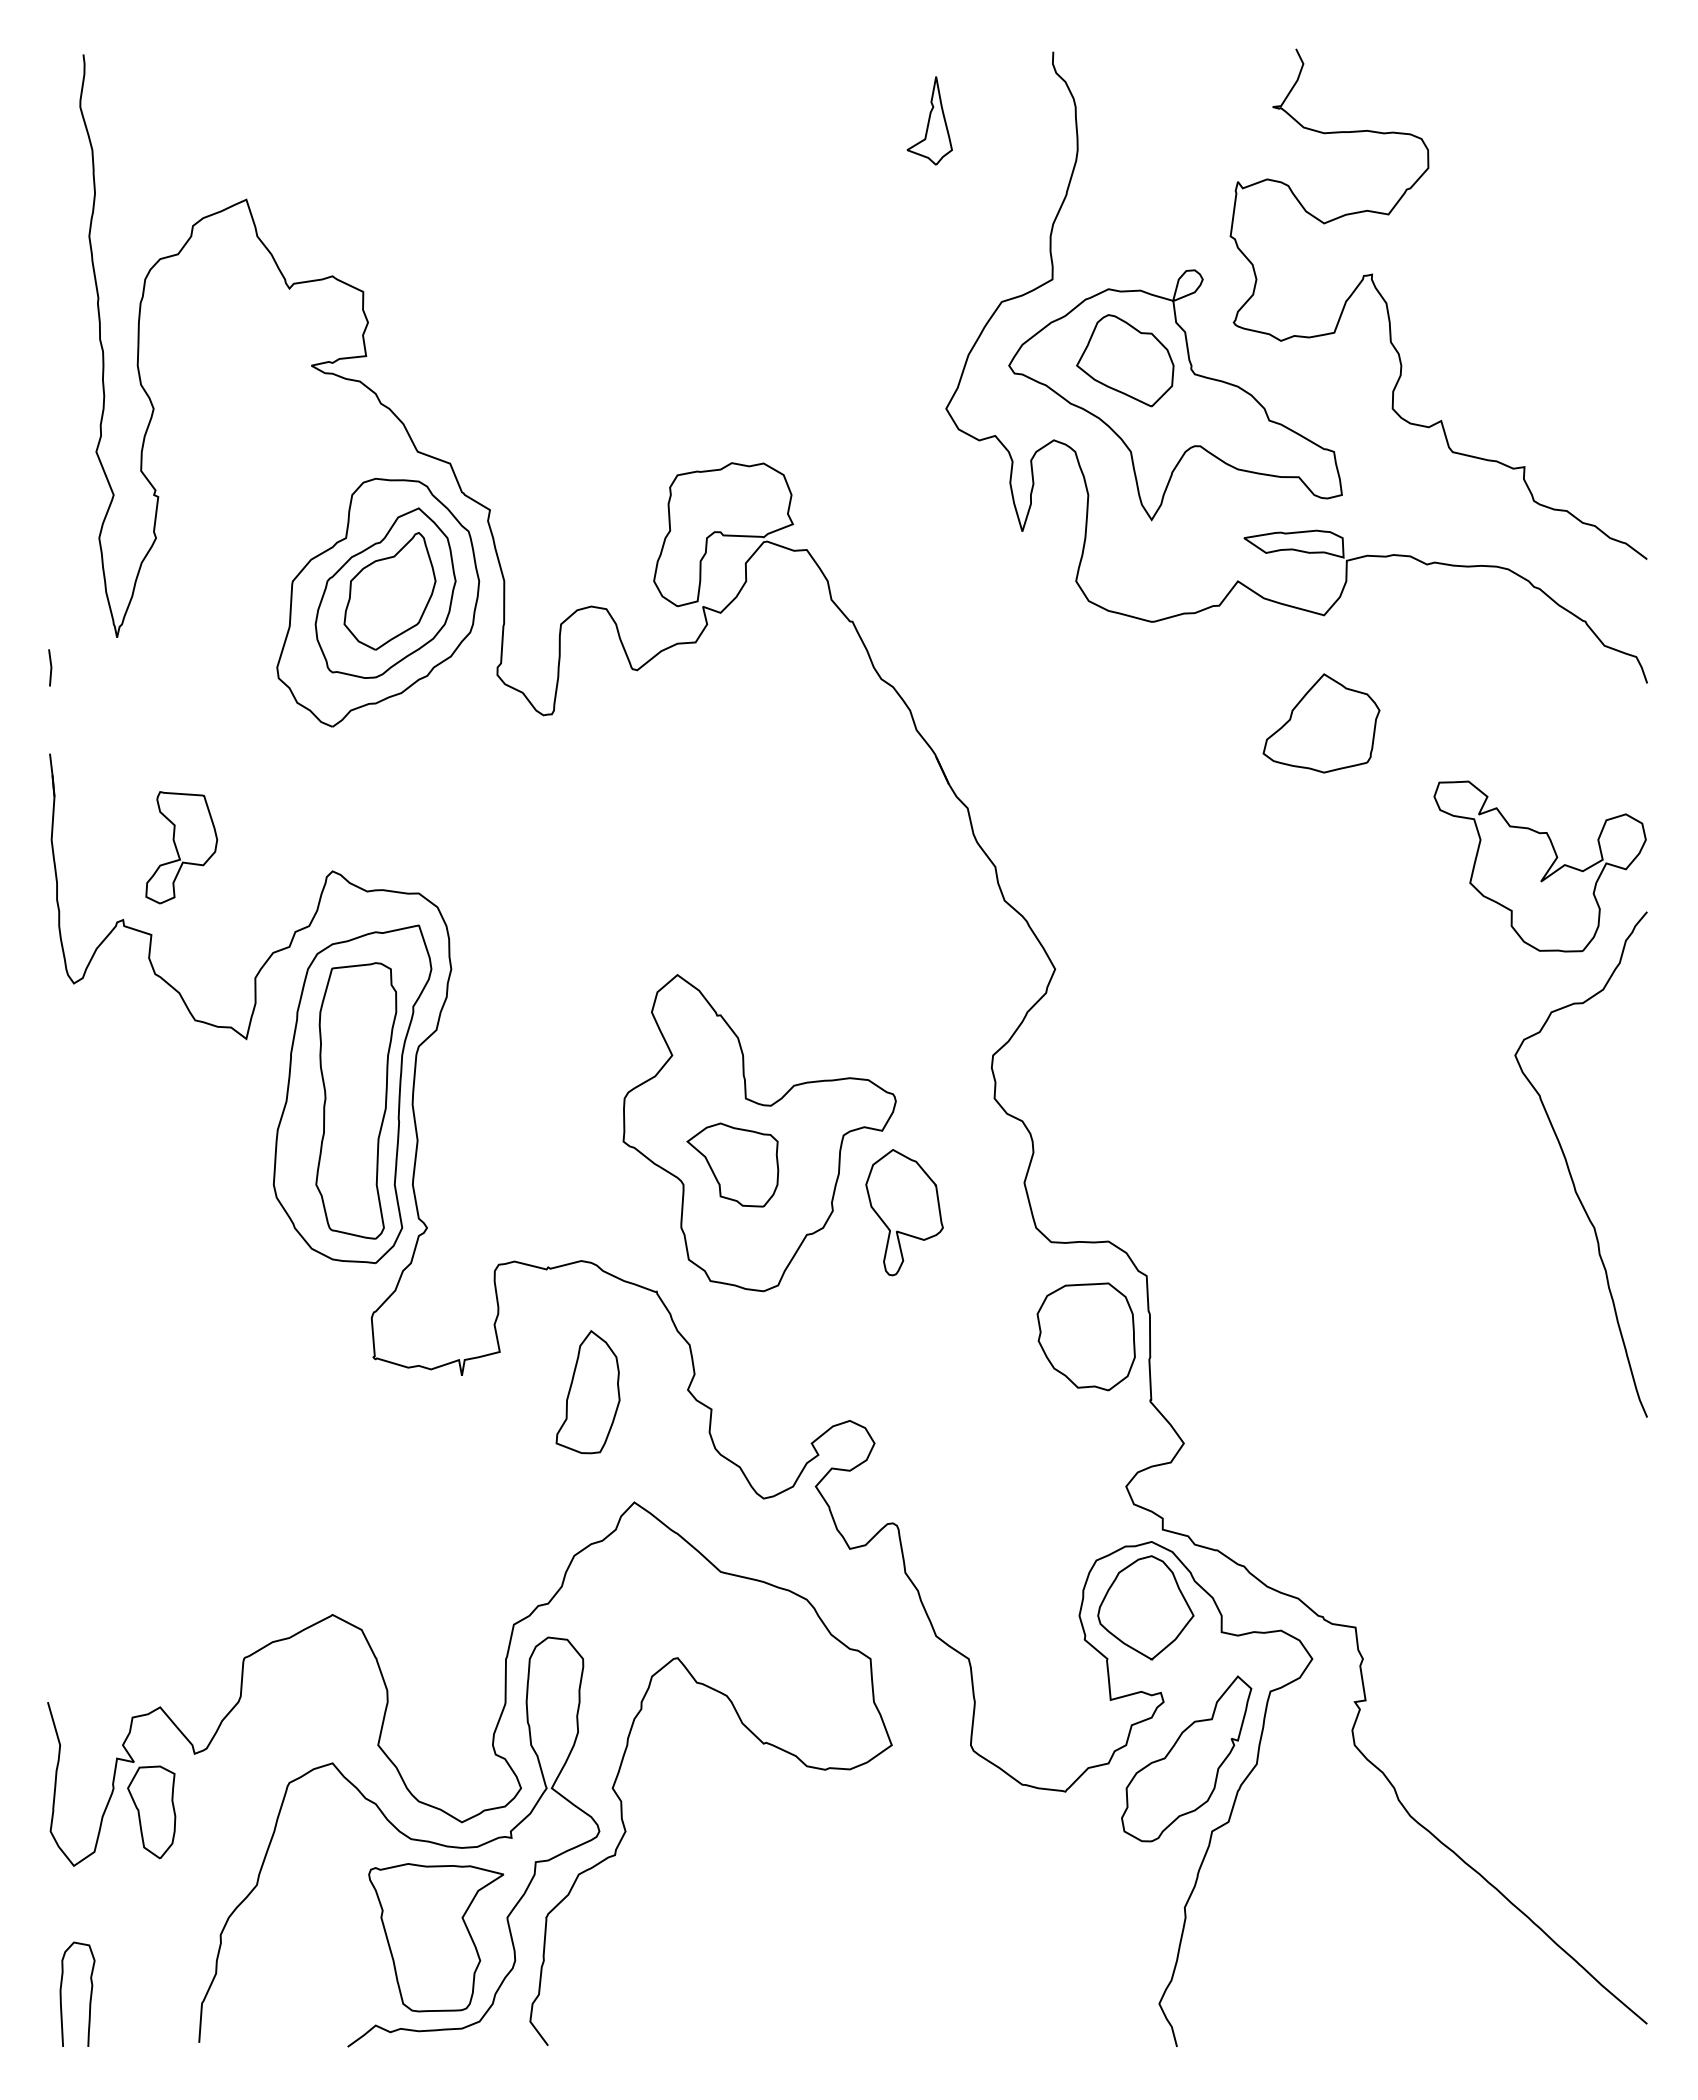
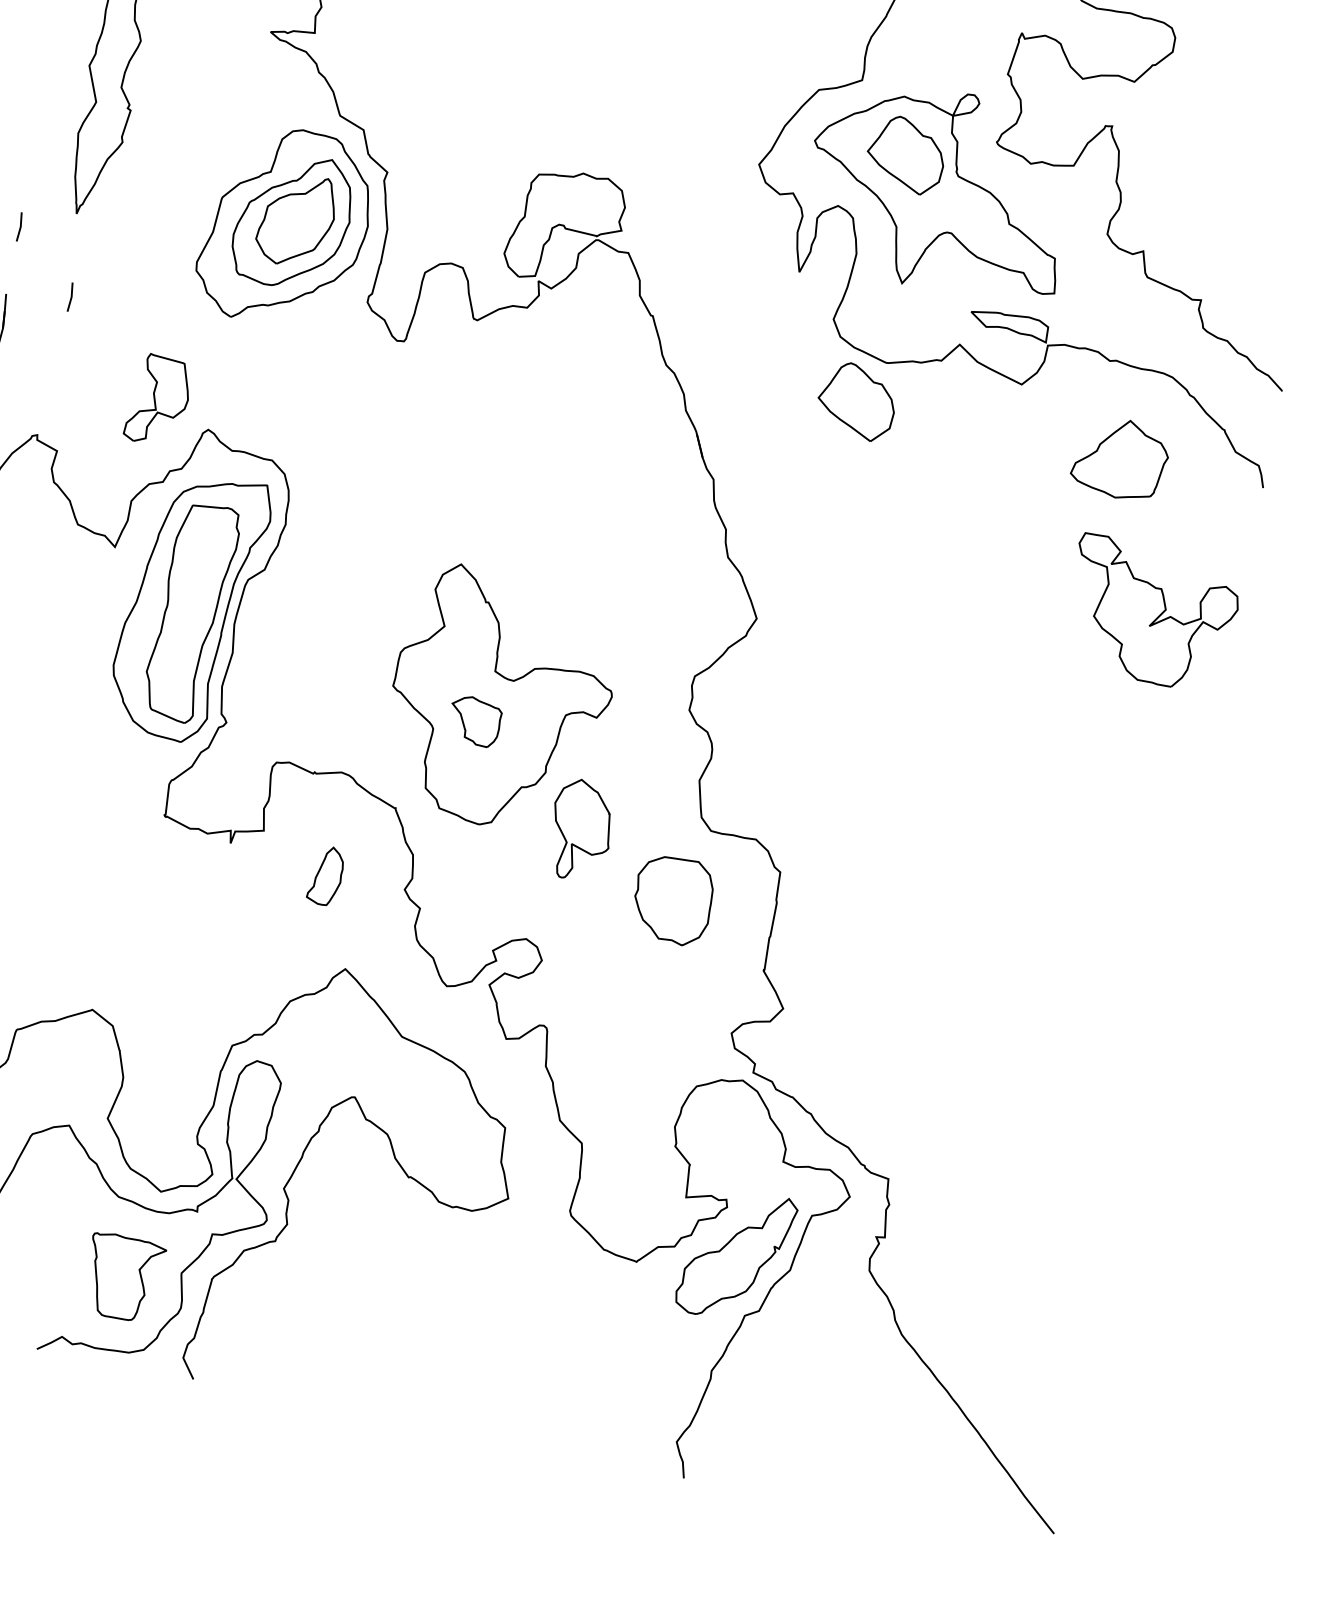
part: (1125, 676) -> (857, 401), added
part: (1321, 723) -> (1120, 458), moved
line: (130, 741) -> (70, 296), added
part: (181, 847) -> (158, 400), moved
part: (732, 1164) -> (474, 720), size x0.7
curve: (1569, 1168) -> (1126, 854), removed
part: (904, 1212) -> (580, 830), moved
part: (1085, 1336) -> (672, 899), moved
part: (587, 1392) -> (325, 876), size x0.6
part: (1145, 1607) -> (727, 1130), removed
part: (436, 1937) -> (123, 1277), size x0.7

